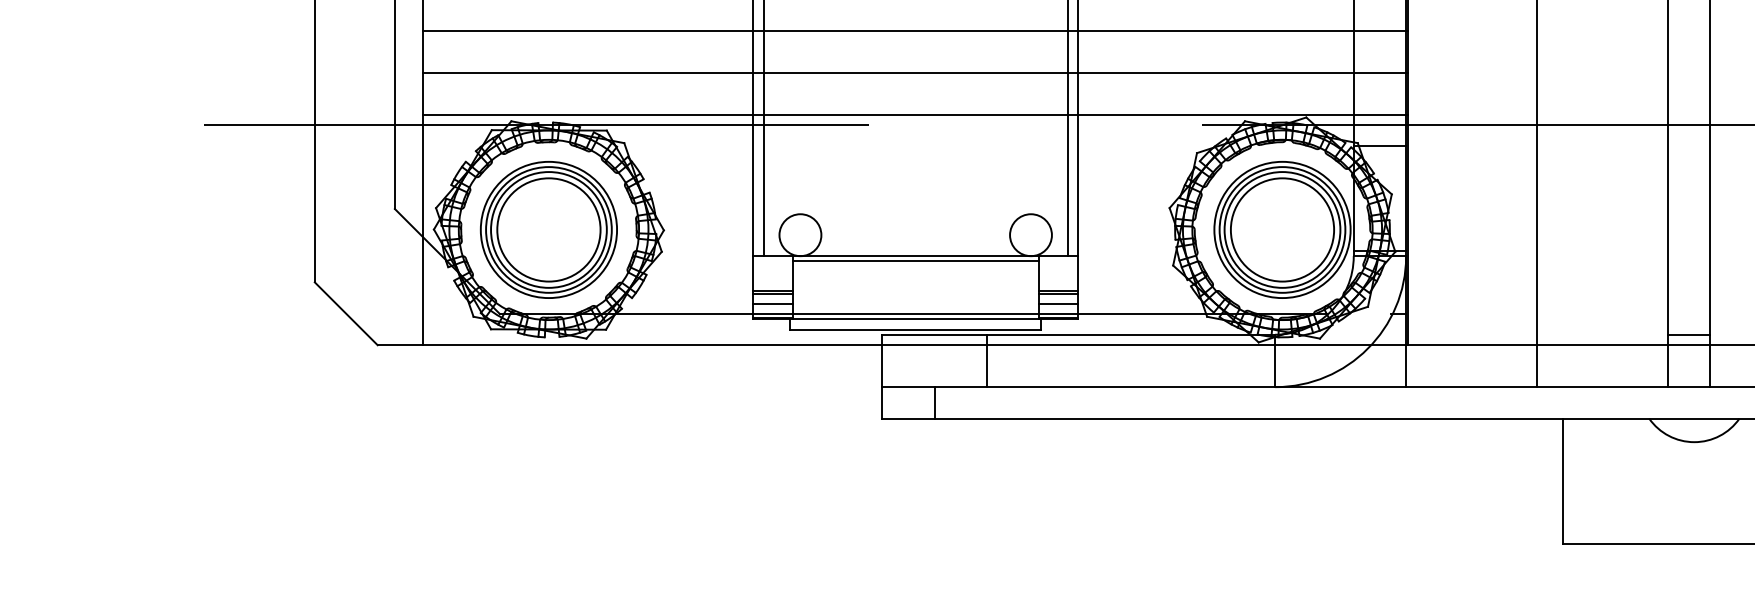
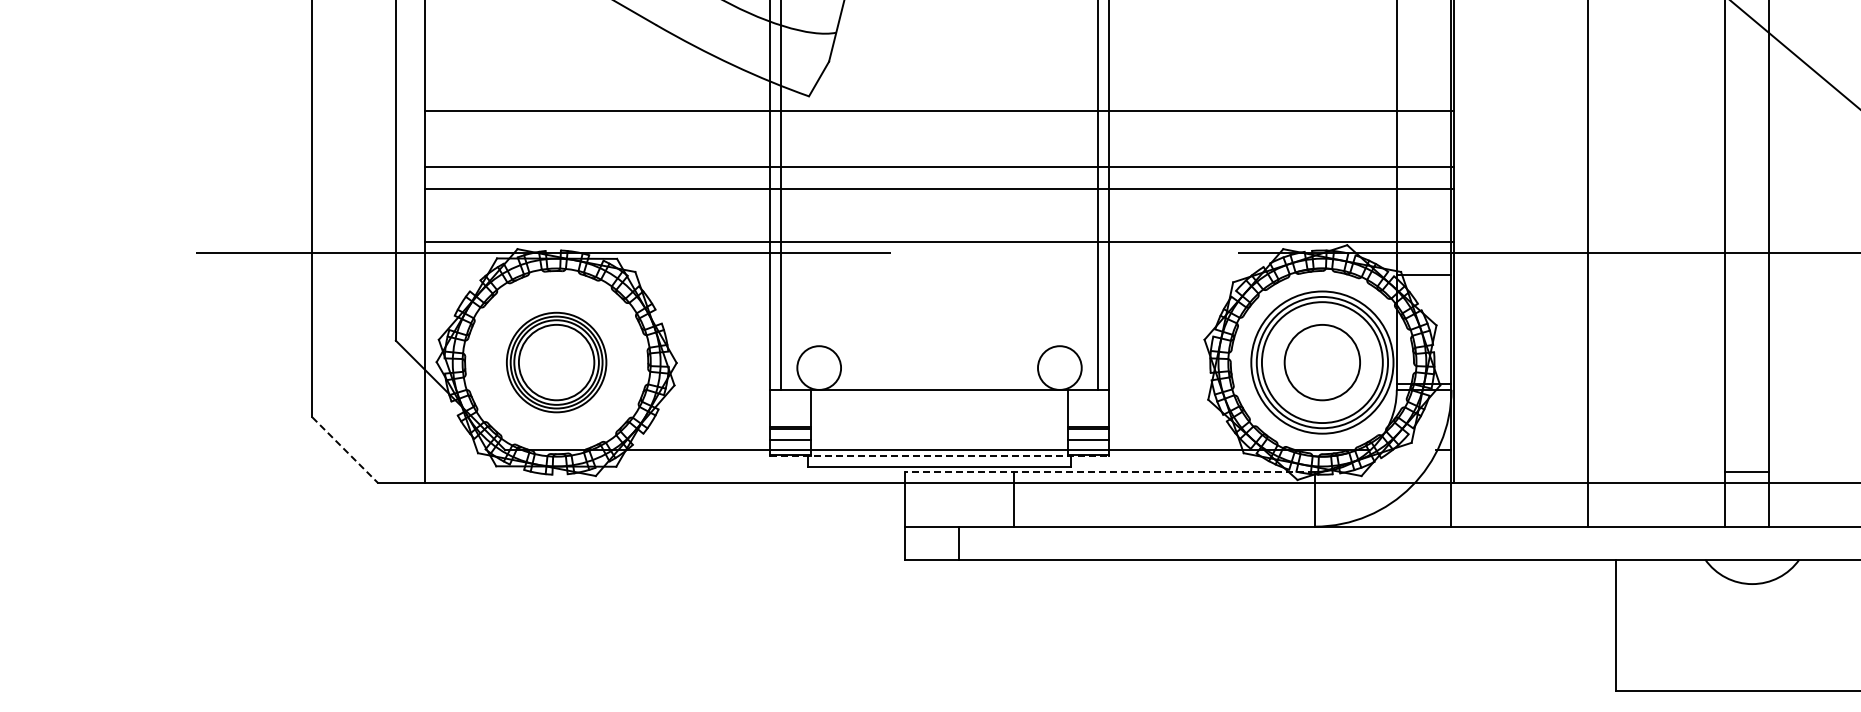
line: (915, 30) -> (939, 188), moved
line: (915, 72) -> (939, 166), moved
part: (548, 229) -> (556, 362), size x0.7
circle: (1282, 229) -> (1322, 362), size x0.7
line: (915, 260) -> (939, 394), removed
line: (346, 314) -> (345, 450), solid -> dashed
line: (915, 318) -> (939, 455), solid -> dashed
line: (1078, 334) -> (1109, 471), solid -> dashed

